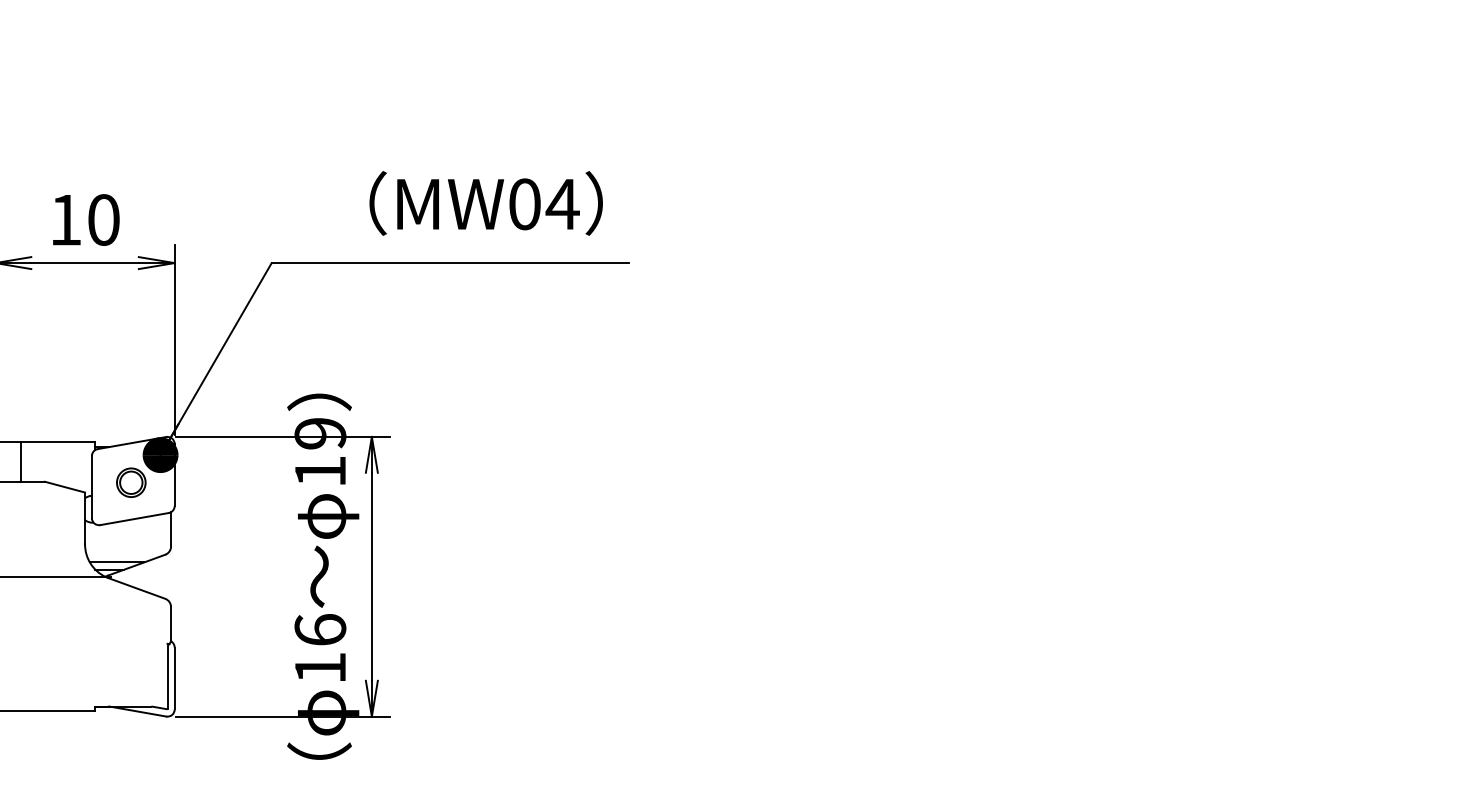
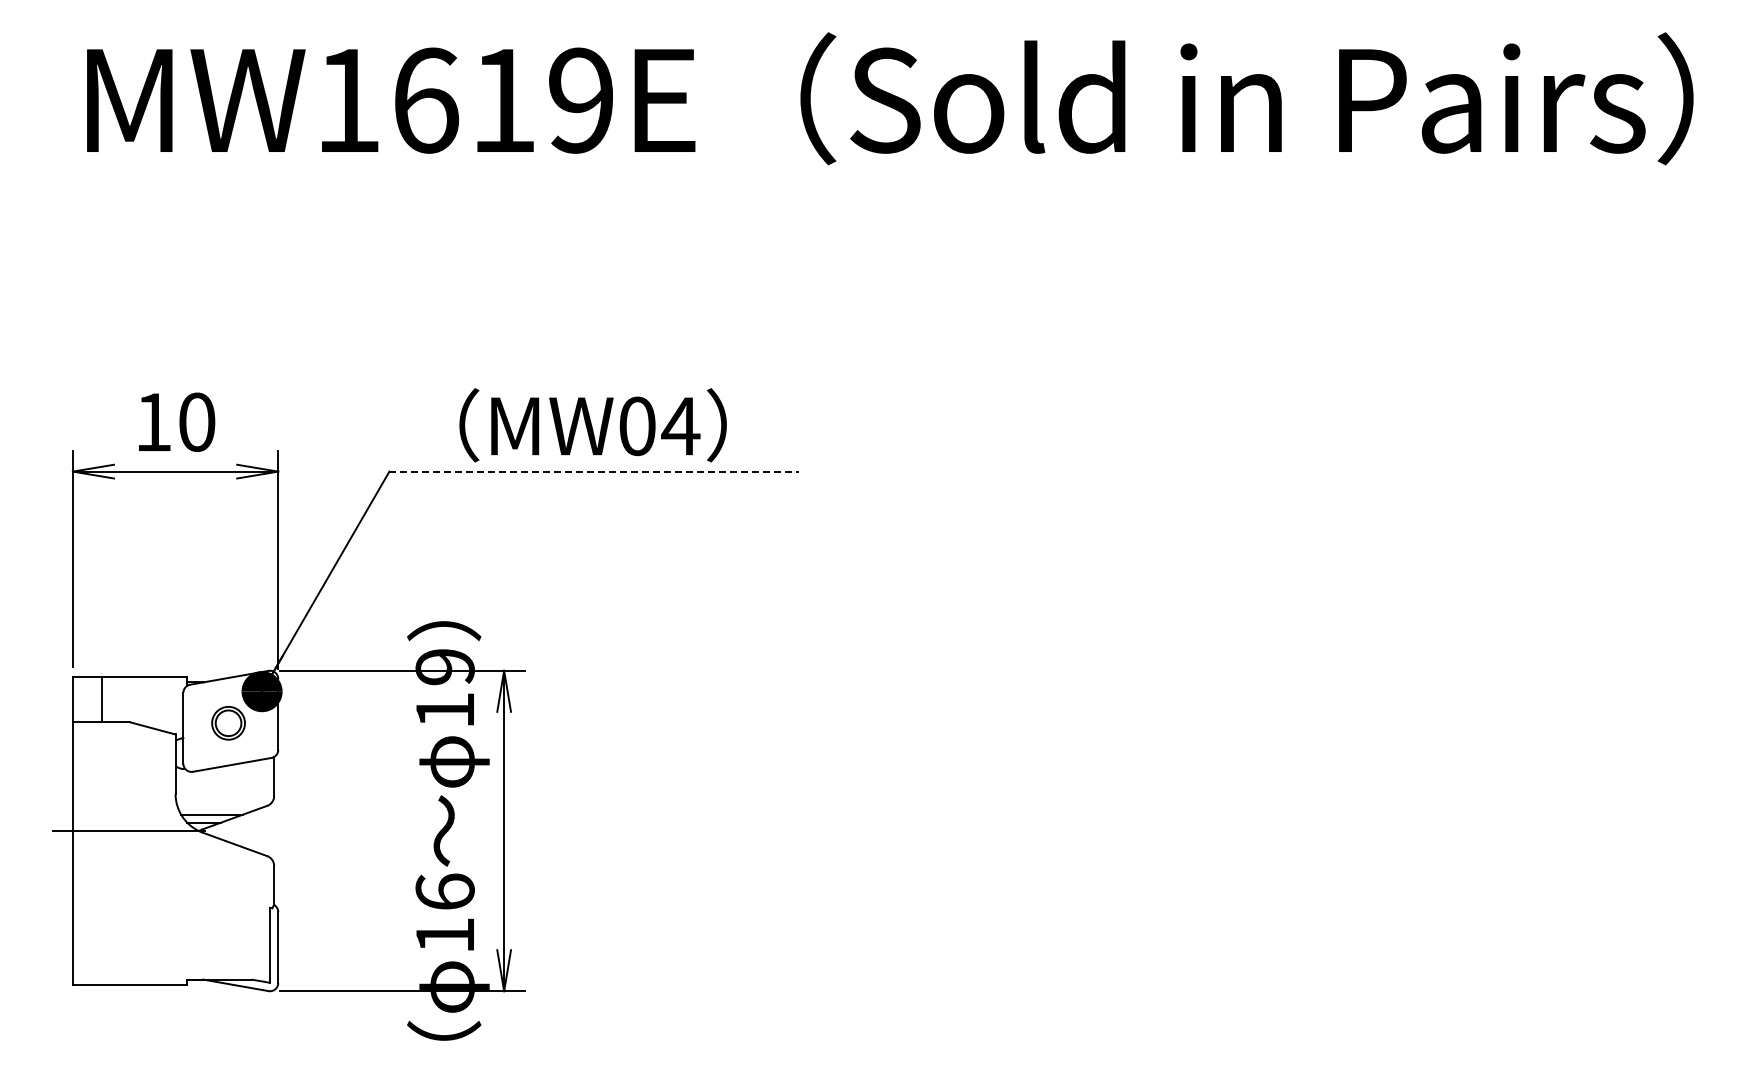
text: (485, 203) -> (592, 425), moved
line: (450, 262) -> (594, 471), solid -> dashed

